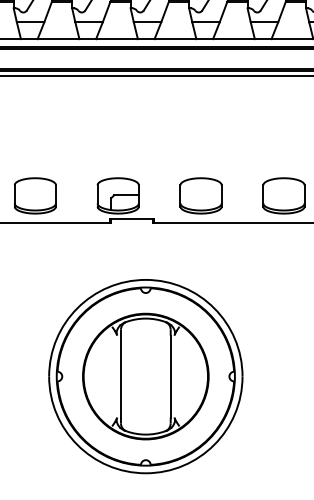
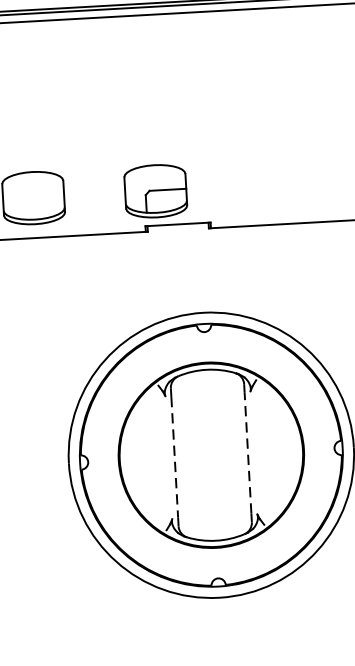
part: (200, 195) -> (276, 183), removed
line: (120, 376) -> (174, 457), solid -> dashed
line: (170, 376) -> (247, 453), solid -> dashed

